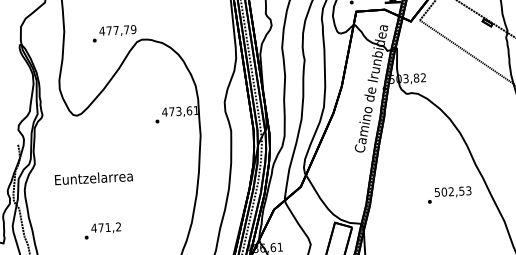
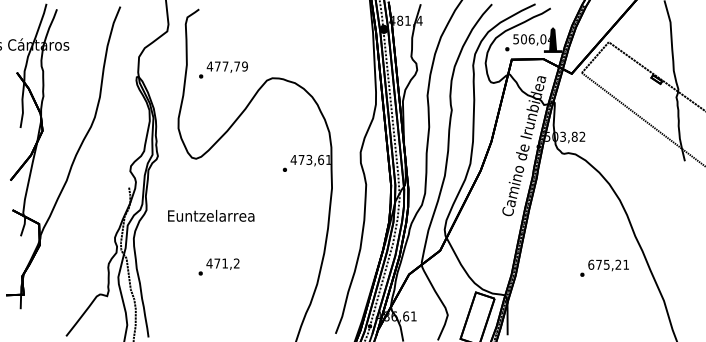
text: (114, 33) -> (223, 69), moved
text: (94, 177) -> (211, 215), moved
text: (452, 191) -> (608, 264), 502,53 -> 675,21
text: (102, 230) -> (218, 266), moved

